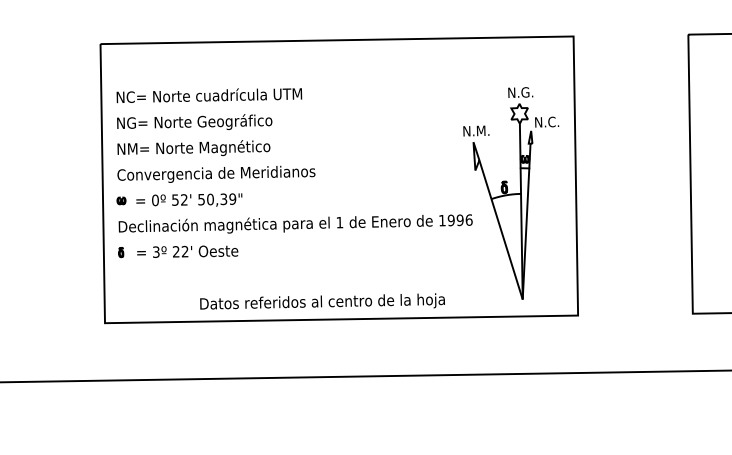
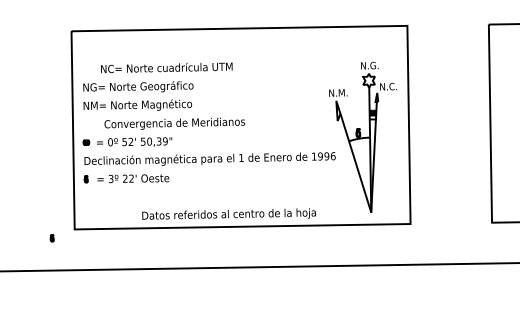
text: (208, 95) -> (166, 67), moved
text: (215, 173) -> (174, 123), moved
part: (72, 335) -> (51, 238), added

